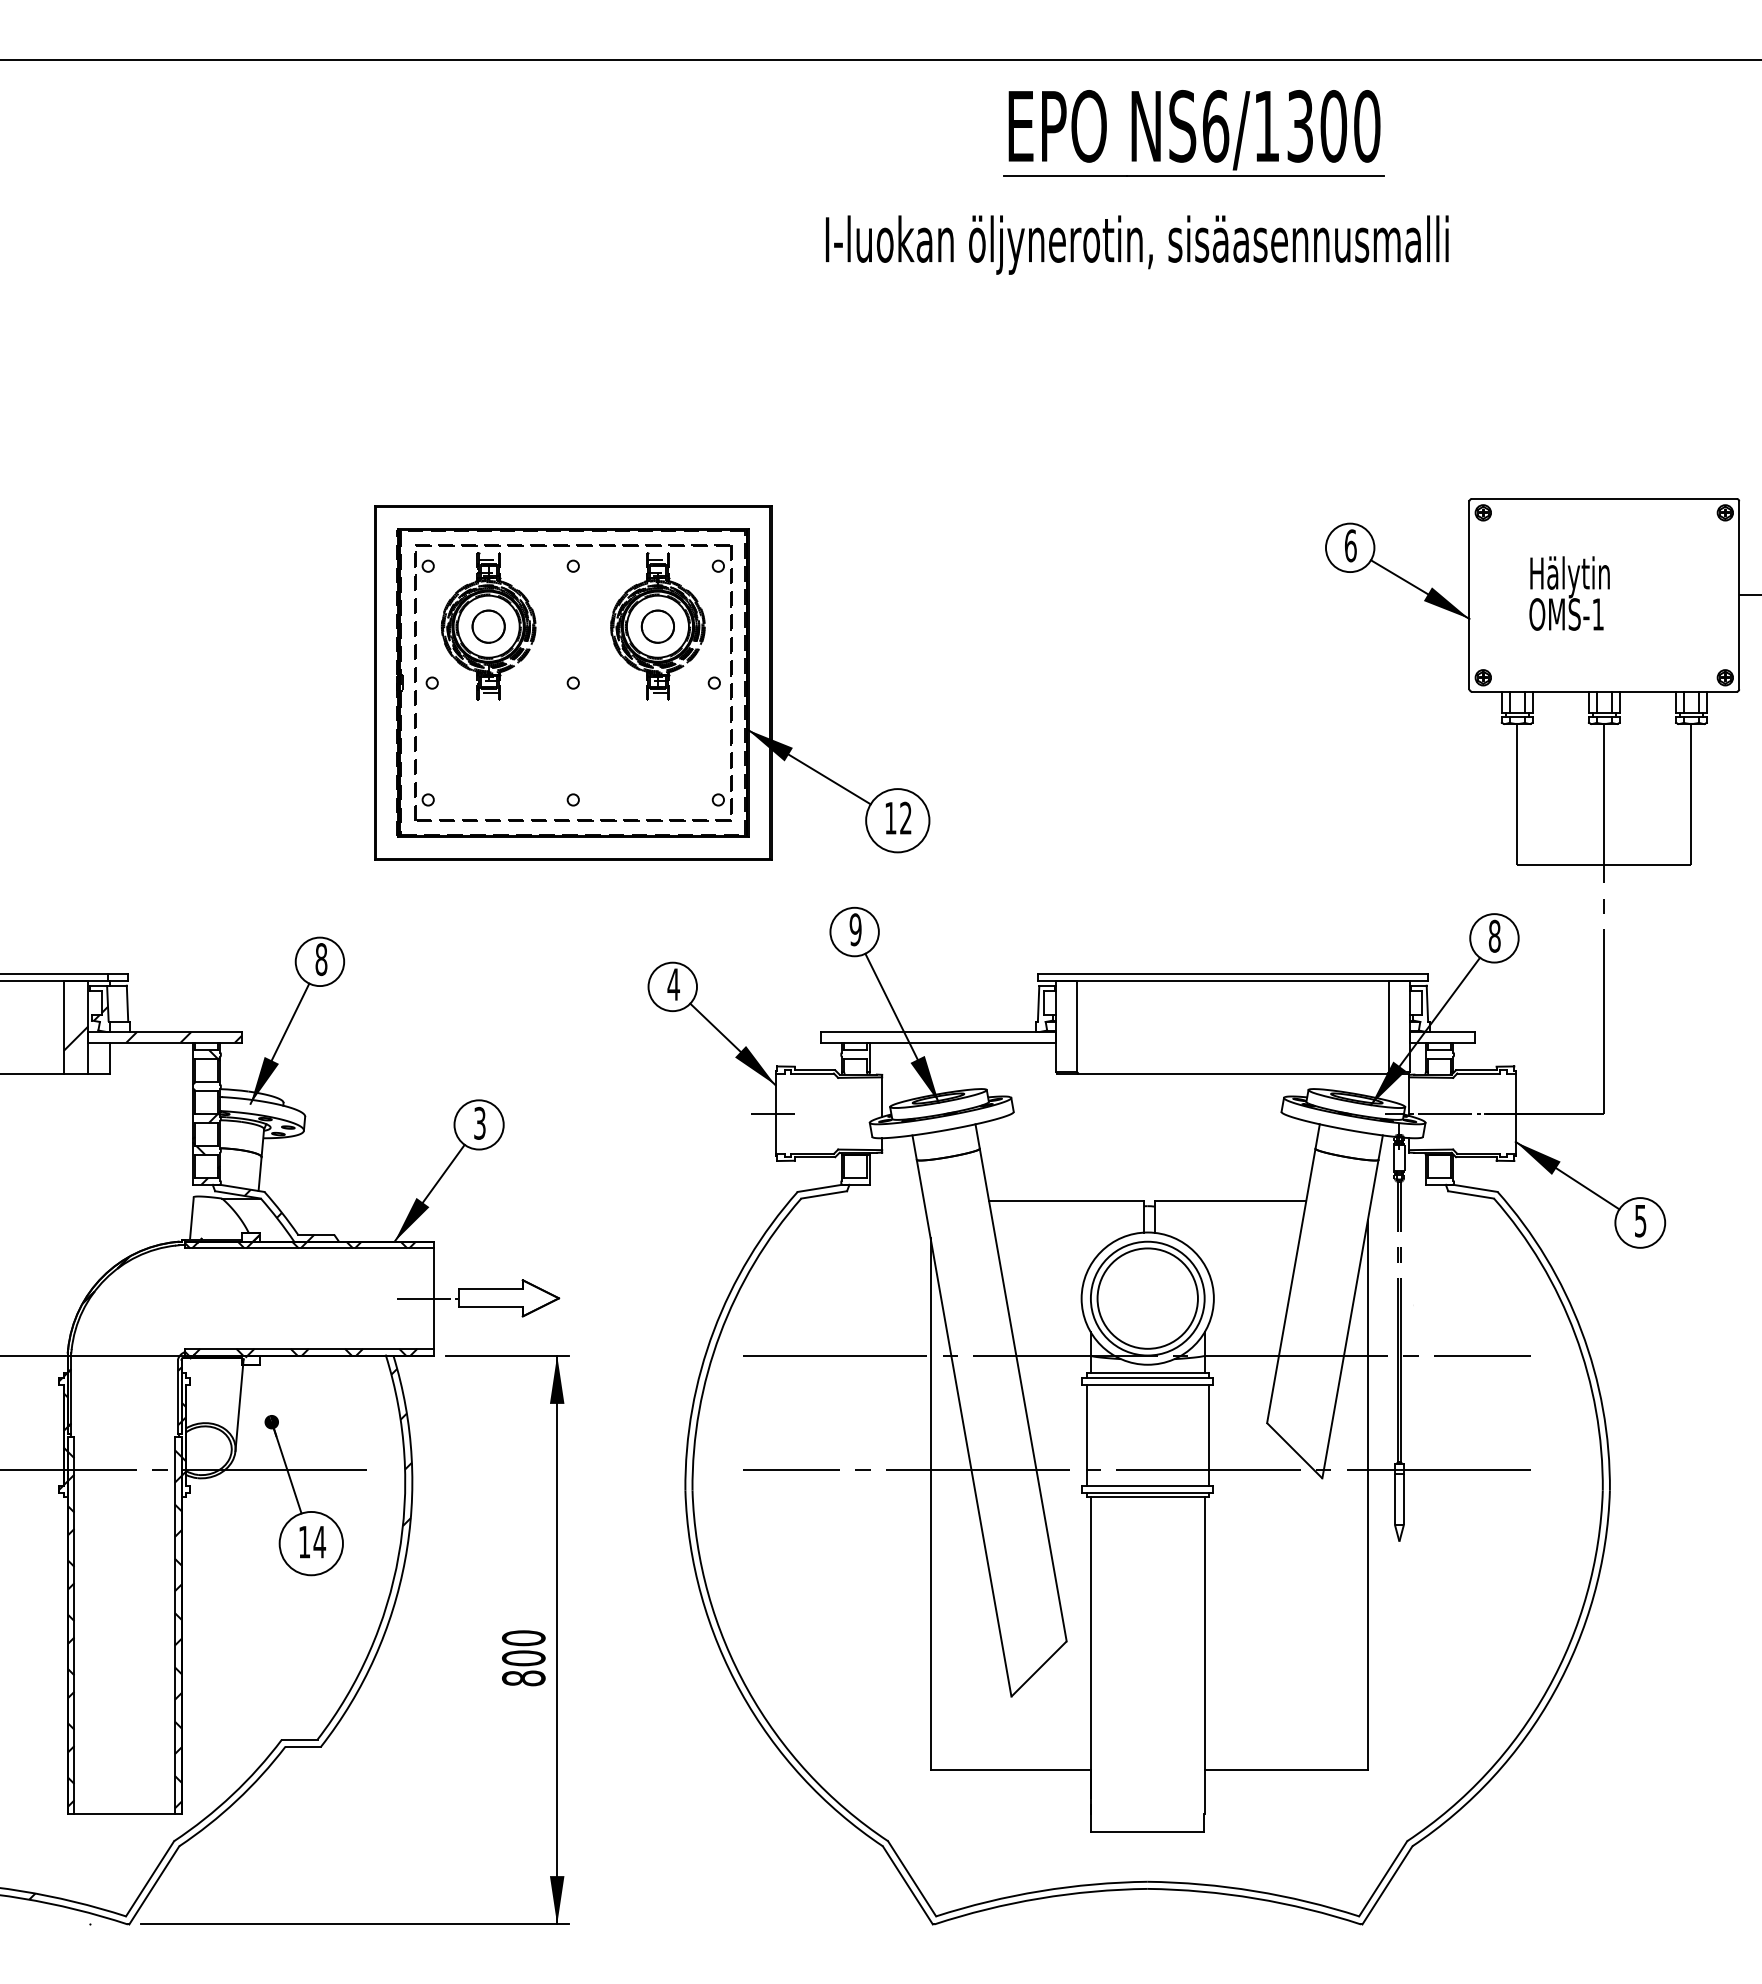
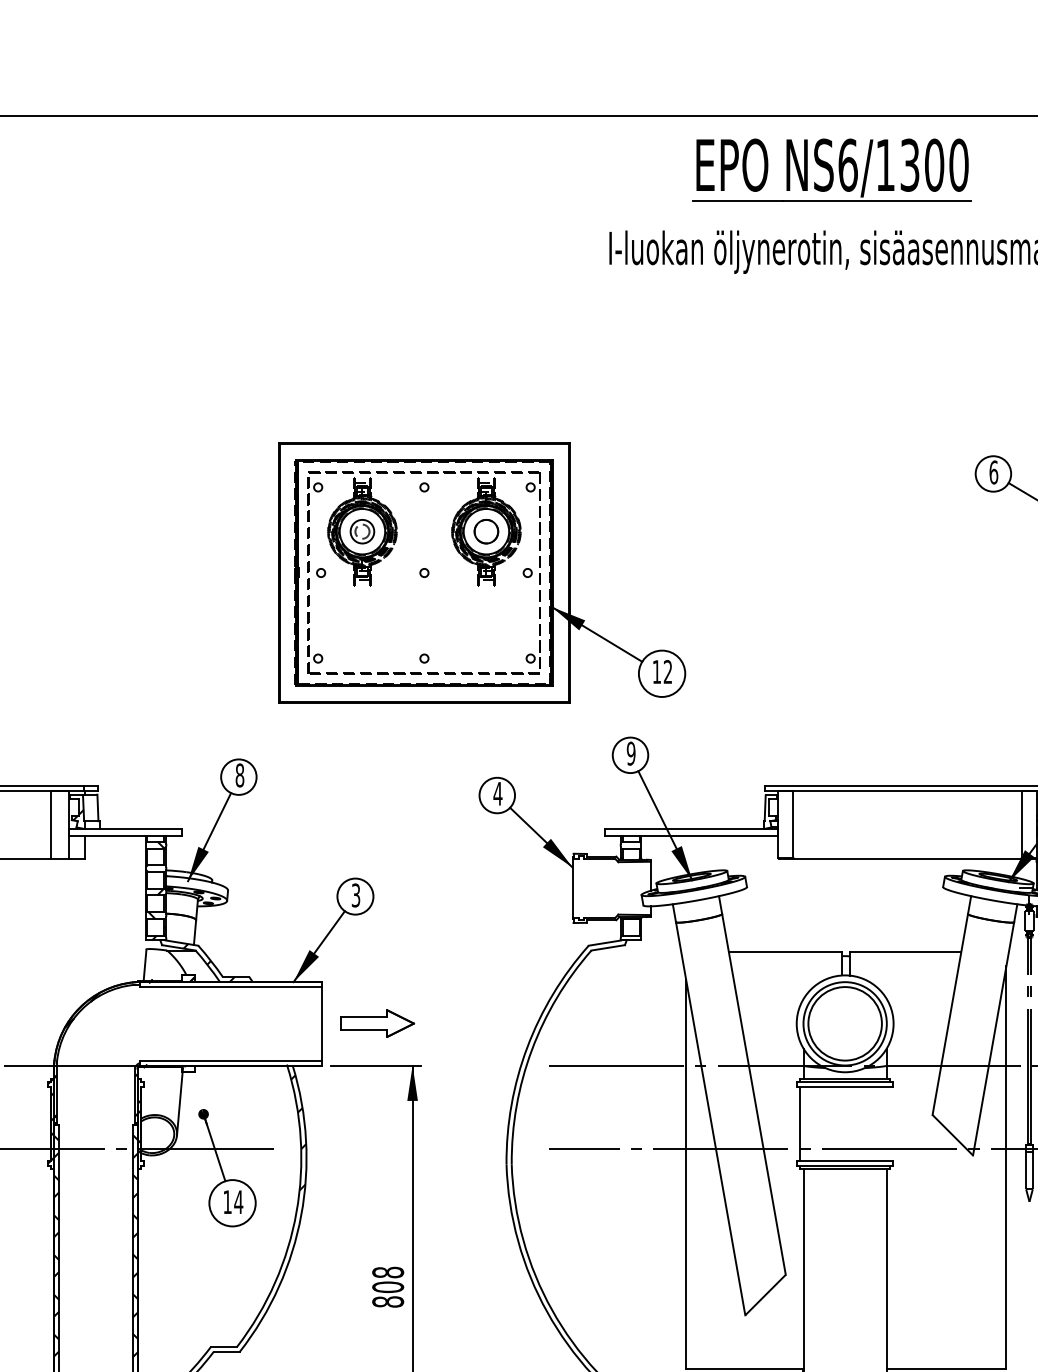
part: (1193, 133) -> (831, 170), moved
circle: (488, 626) -> (362, 531), size x0.6
hatch: (183, 1036) -> (138, 831), removed
hatch: (75, 1038) -> (59, 833), removed
line: (773, 1113) -> (571, 888), removed
hatch: (300, 1244) -> (224, 984), removed
line: (427, 1298) -> (317, 1023), removed
hatch: (301, 1351) -> (225, 1062), removed
line: (1208, 1434) -> (889, 1123), removed
text: (523, 1638) -> (387, 1272), 800 -> 808

